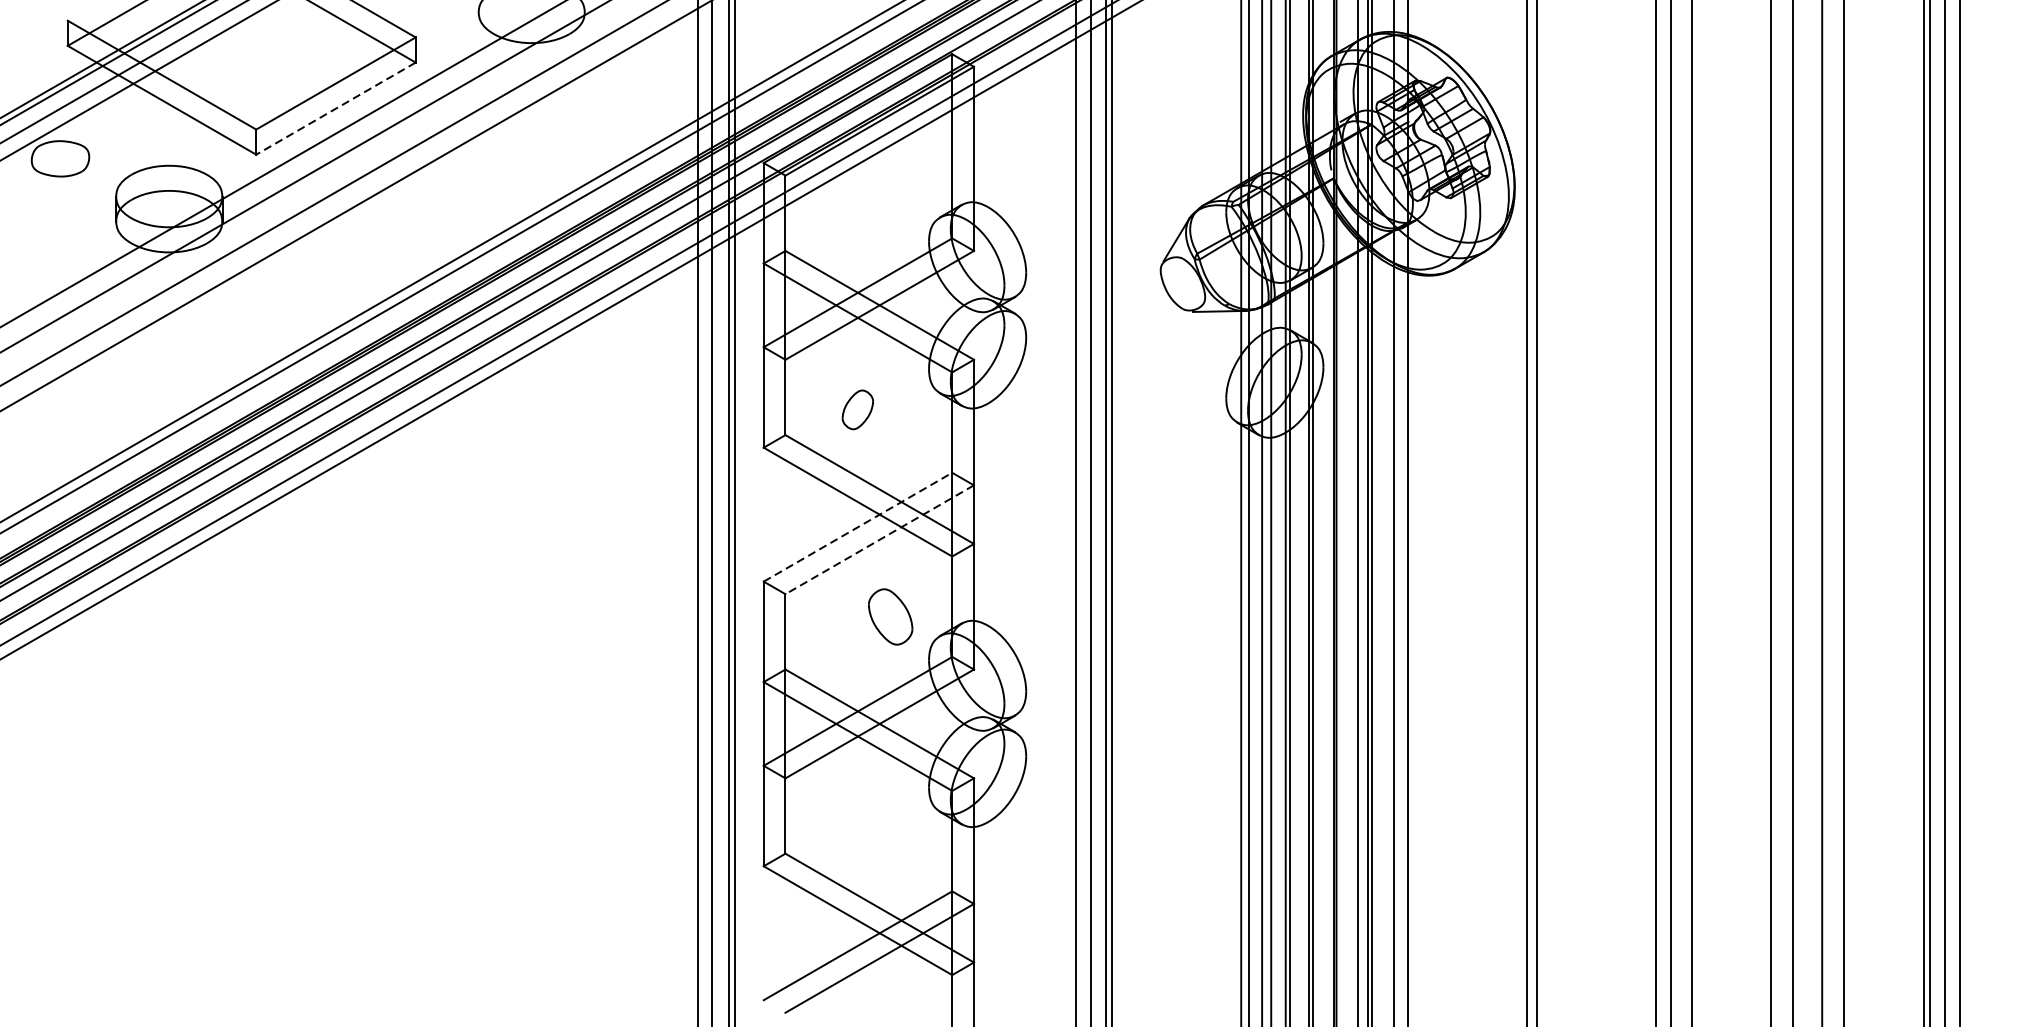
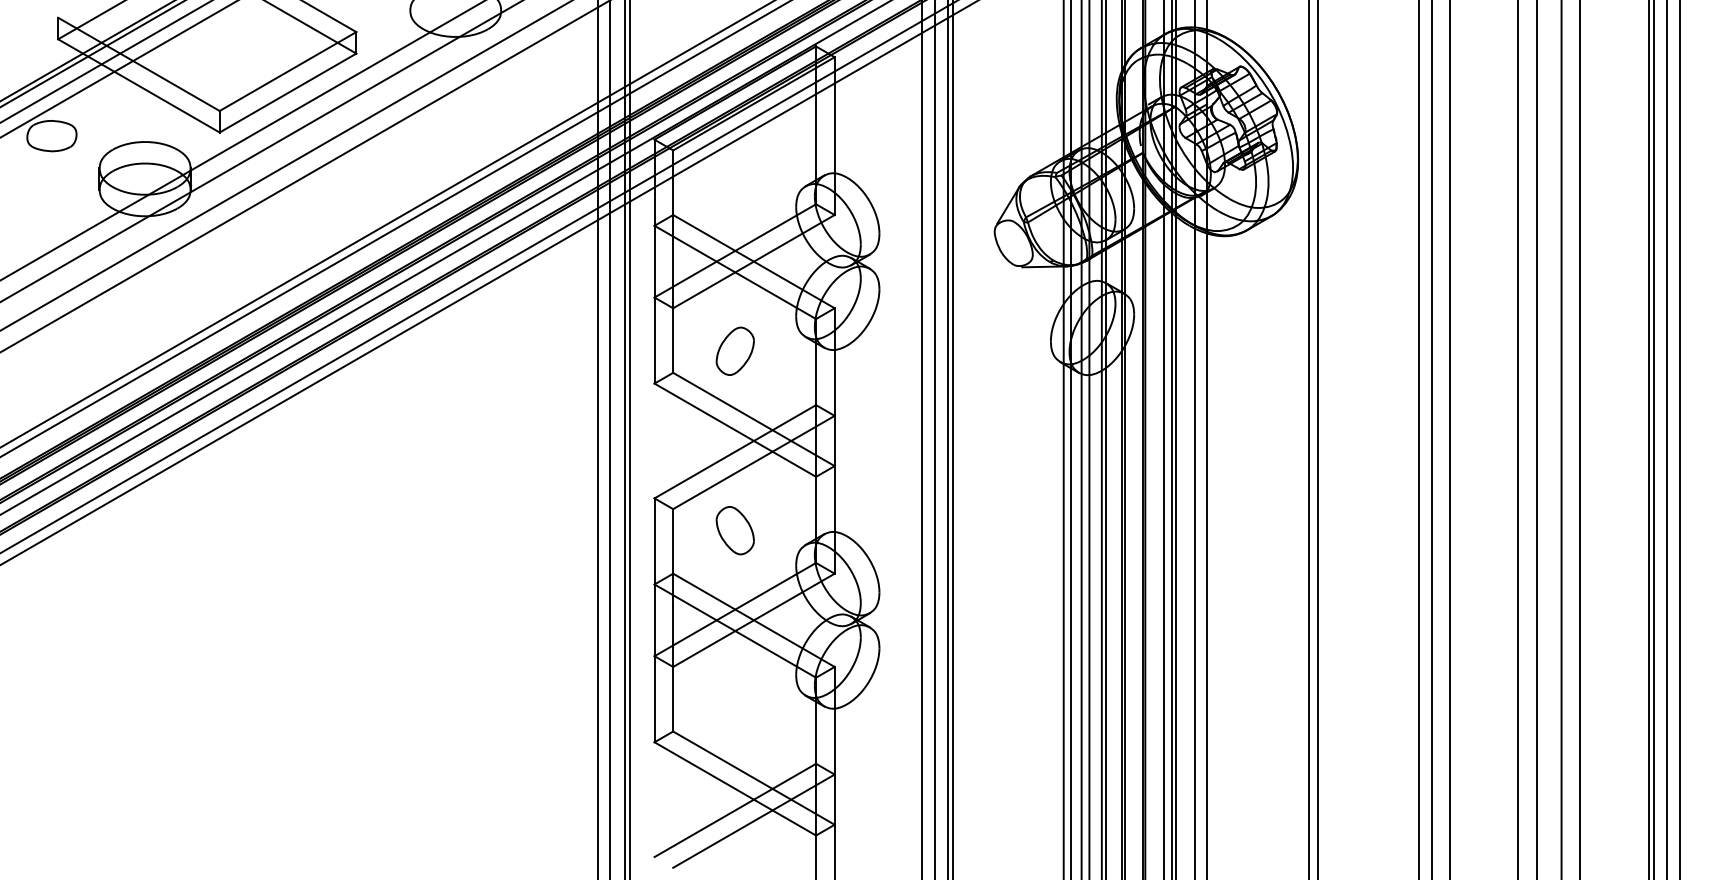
line: (336, 109) -> (288, 93), dashed -> solid
part: (857, 409) -> (734, 350), size x1.43
line: (858, 526) -> (735, 451), dashed -> solid
line: (879, 539) -> (753, 462), dashed -> solid
part: (889, 616) -> (734, 530), moved

